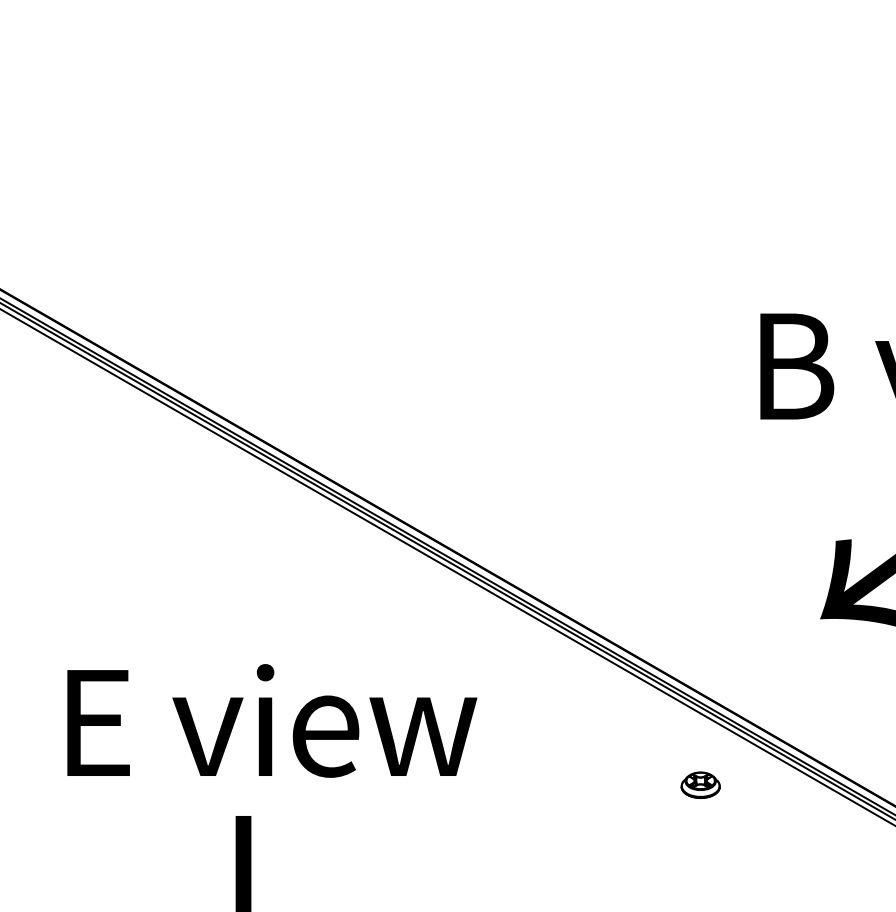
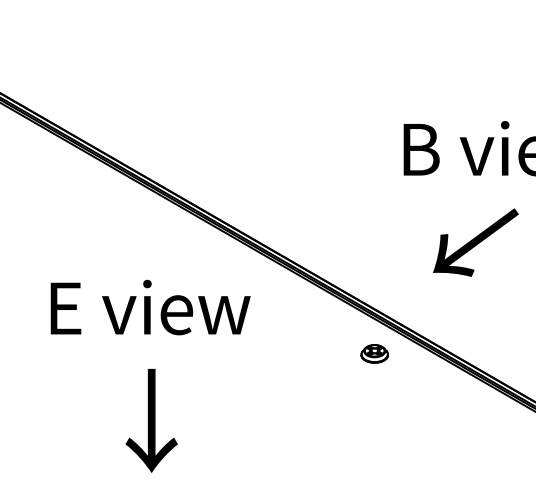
text: (271, 720) -> (150, 307), moved
part: (700, 784) -> (374, 353), size x1.43

